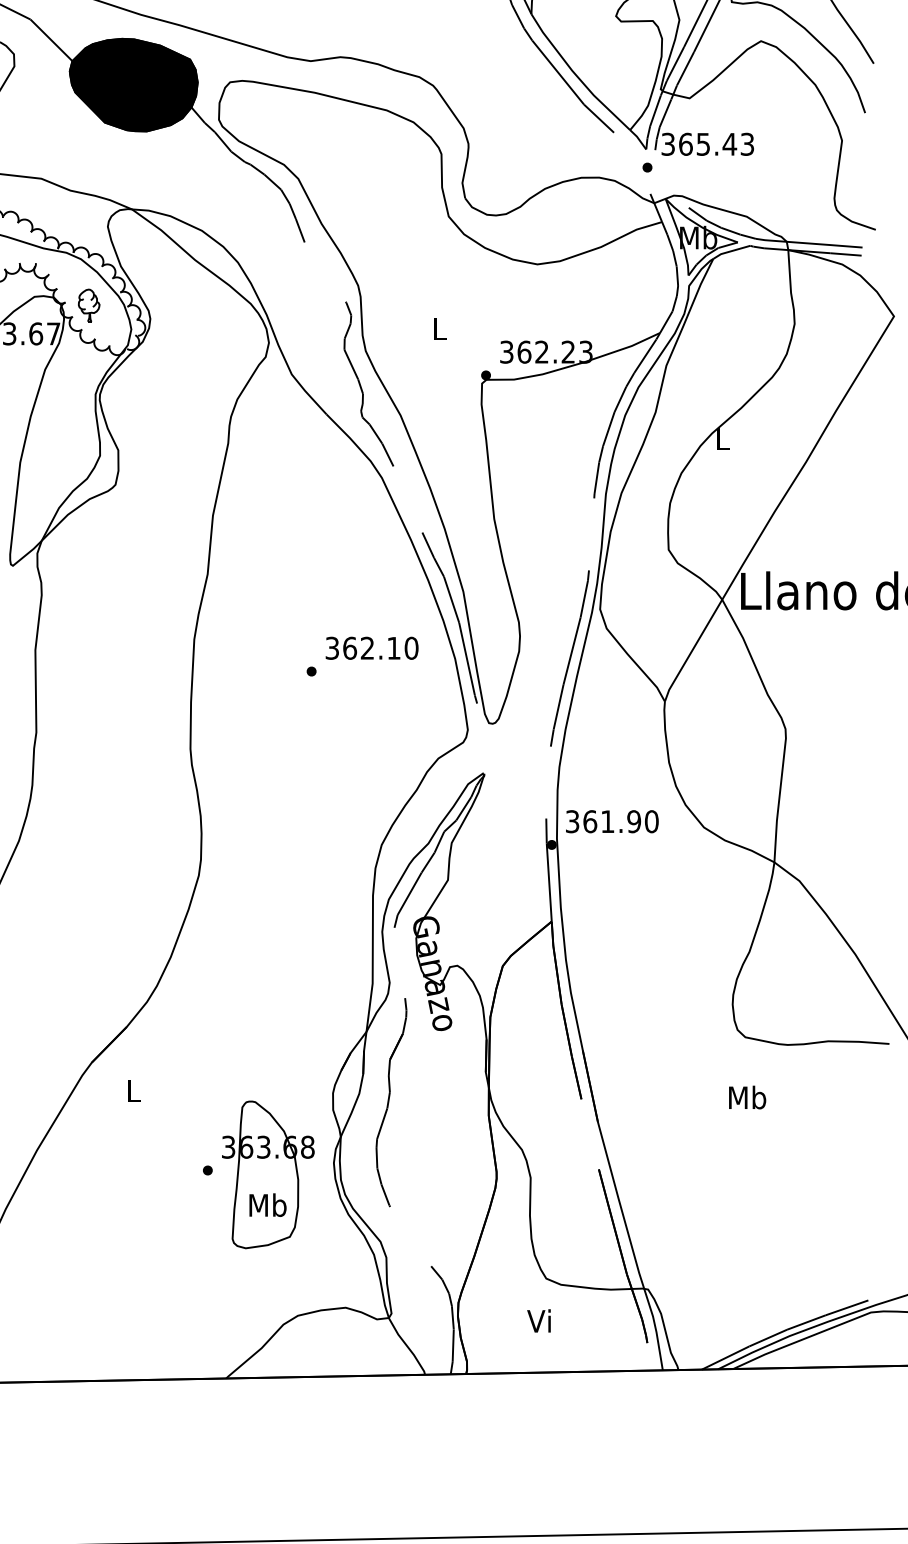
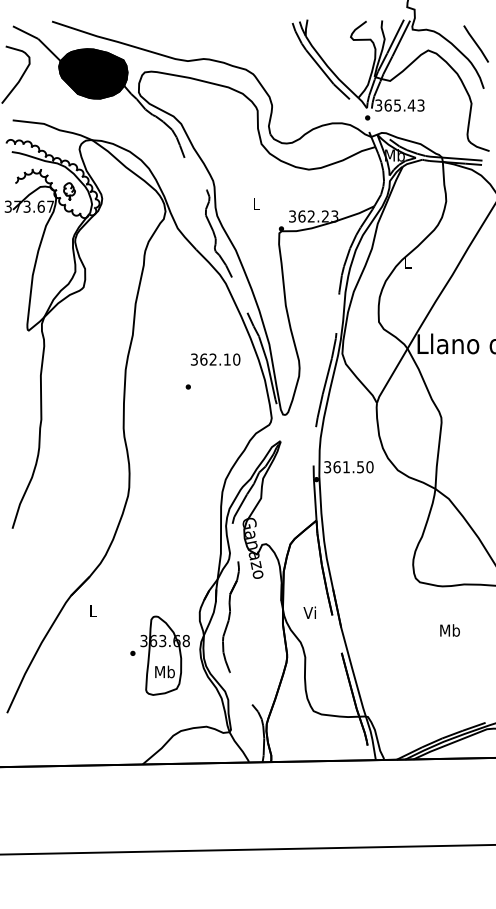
text: (371, 648) -> (215, 359), moved
text: (634, 820) -> (360, 466), 361.90 -> 361.50
text: (746, 1097) -> (449, 630), moved
text: (538, 1320) -> (309, 612), moved

